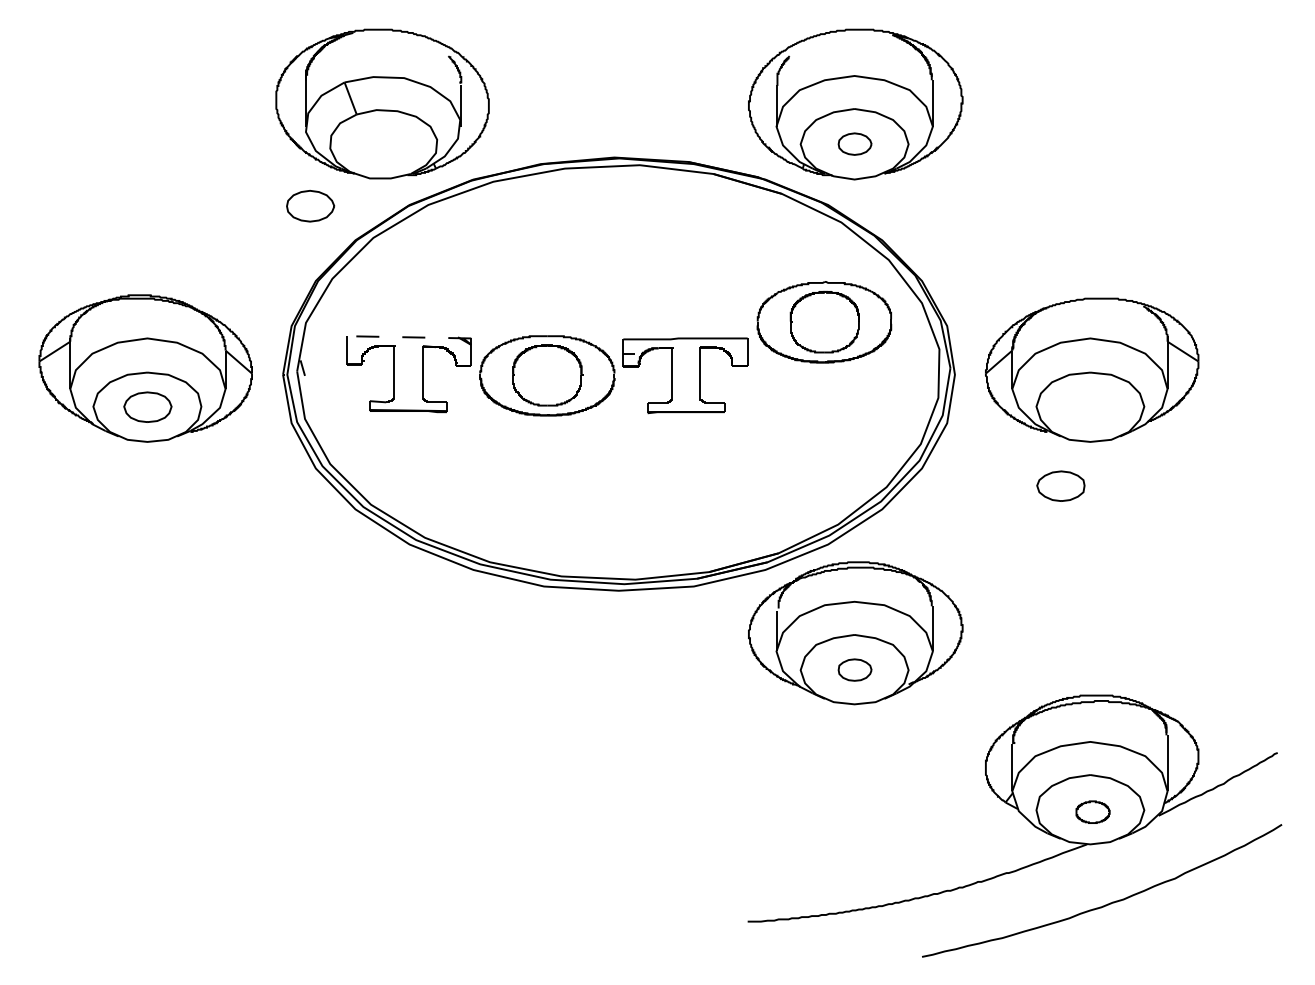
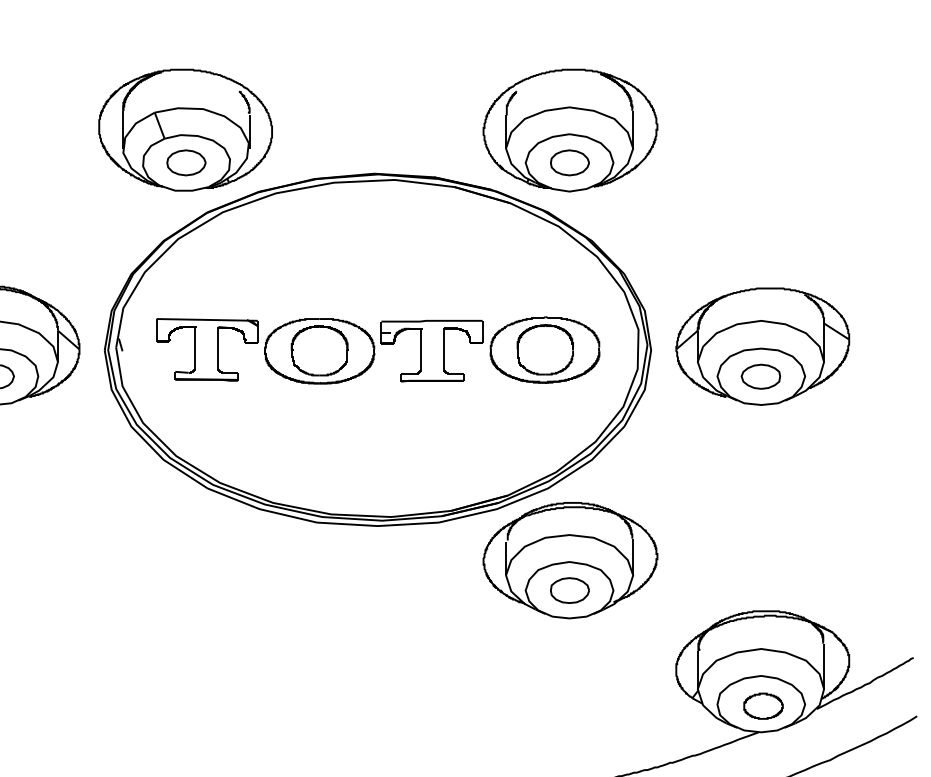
part: (854, 143) -> (569, 162), size x1.43
part: (310, 205) -> (186, 162), moved
part: (824, 322) -> (545, 350), moved
line: (408, 337) -> (206, 320), dashed -> solid
part: (1060, 485) -> (760, 376), moved
part: (854, 669) -> (569, 590), size x1.43
part: (1092, 811) -> (763, 705), size x1.43

